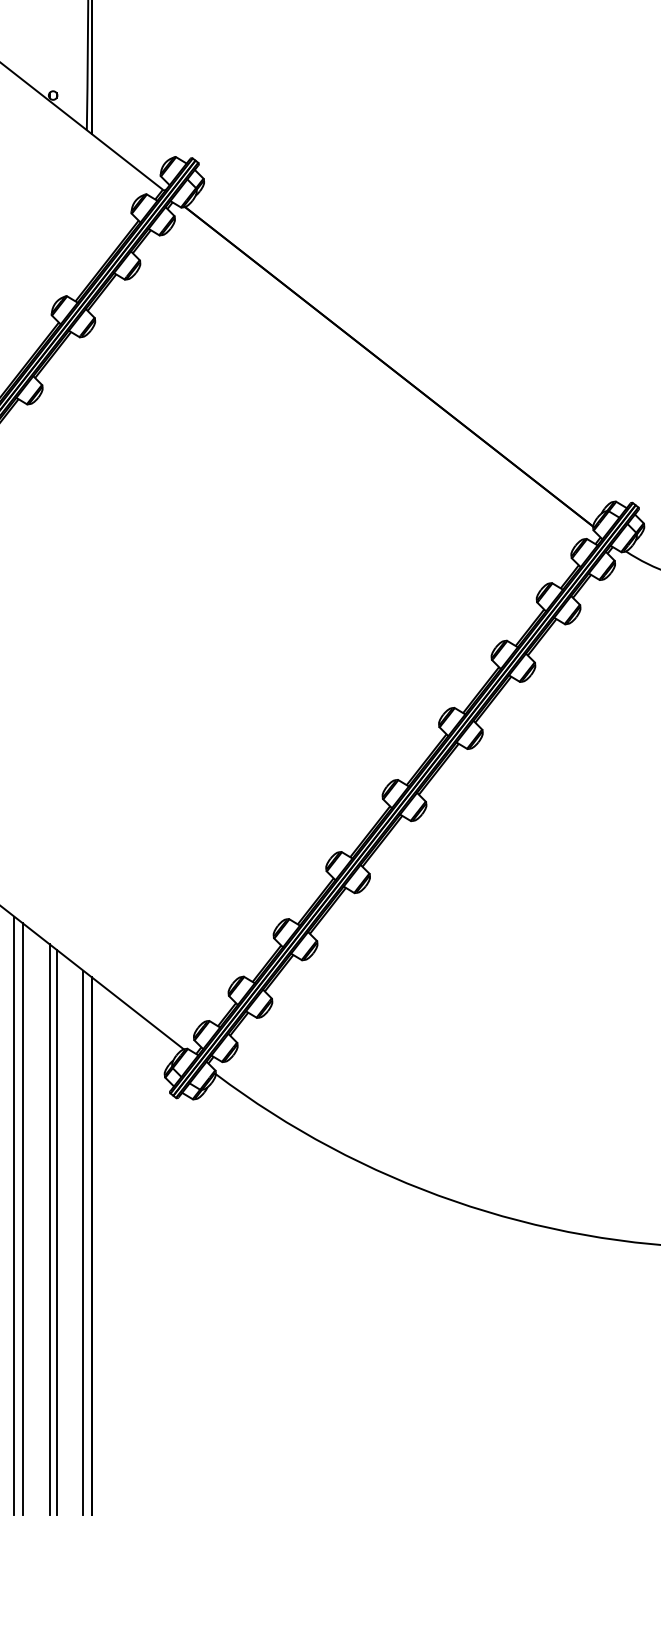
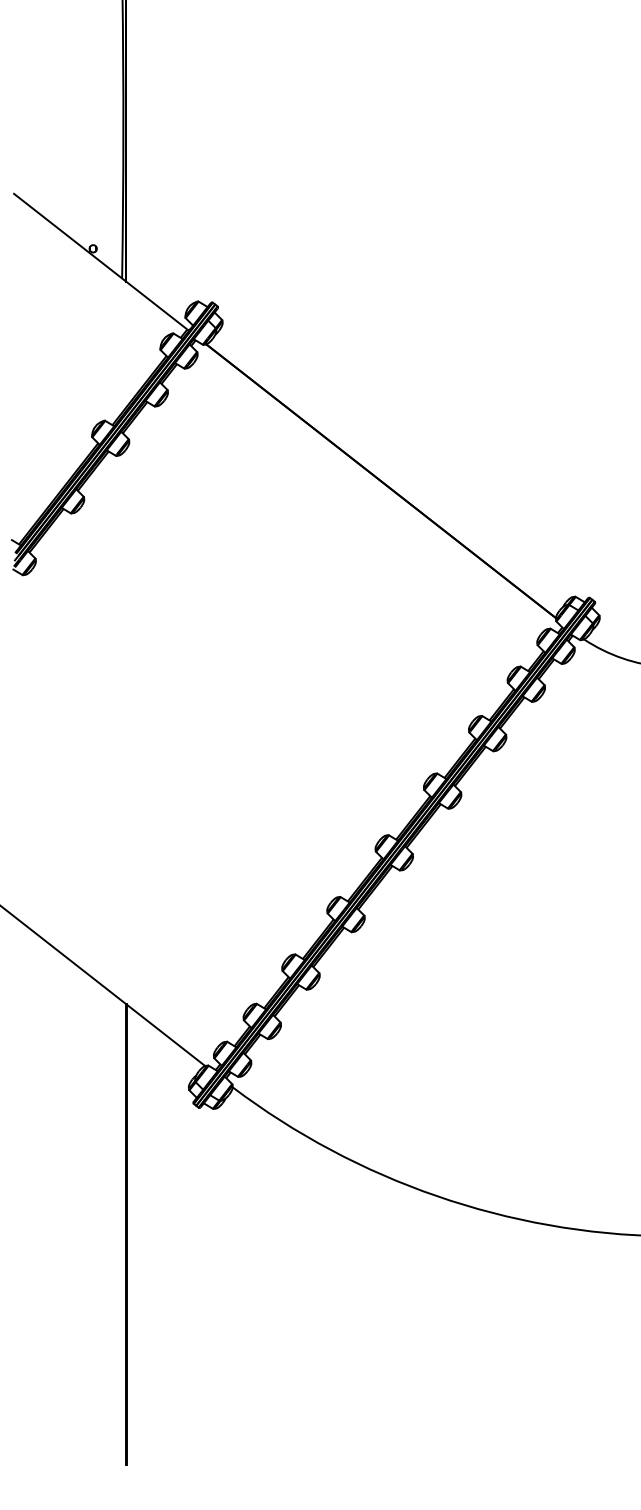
line: (14, 1215) -> (60, 1208), removed
line: (23, 1219) -> (67, 1211), removed
line: (49, 1229) -> (90, 1220), removed
line: (56, 1231) -> (96, 1222), removed
line: (83, 1242) -> (119, 1231), removed

